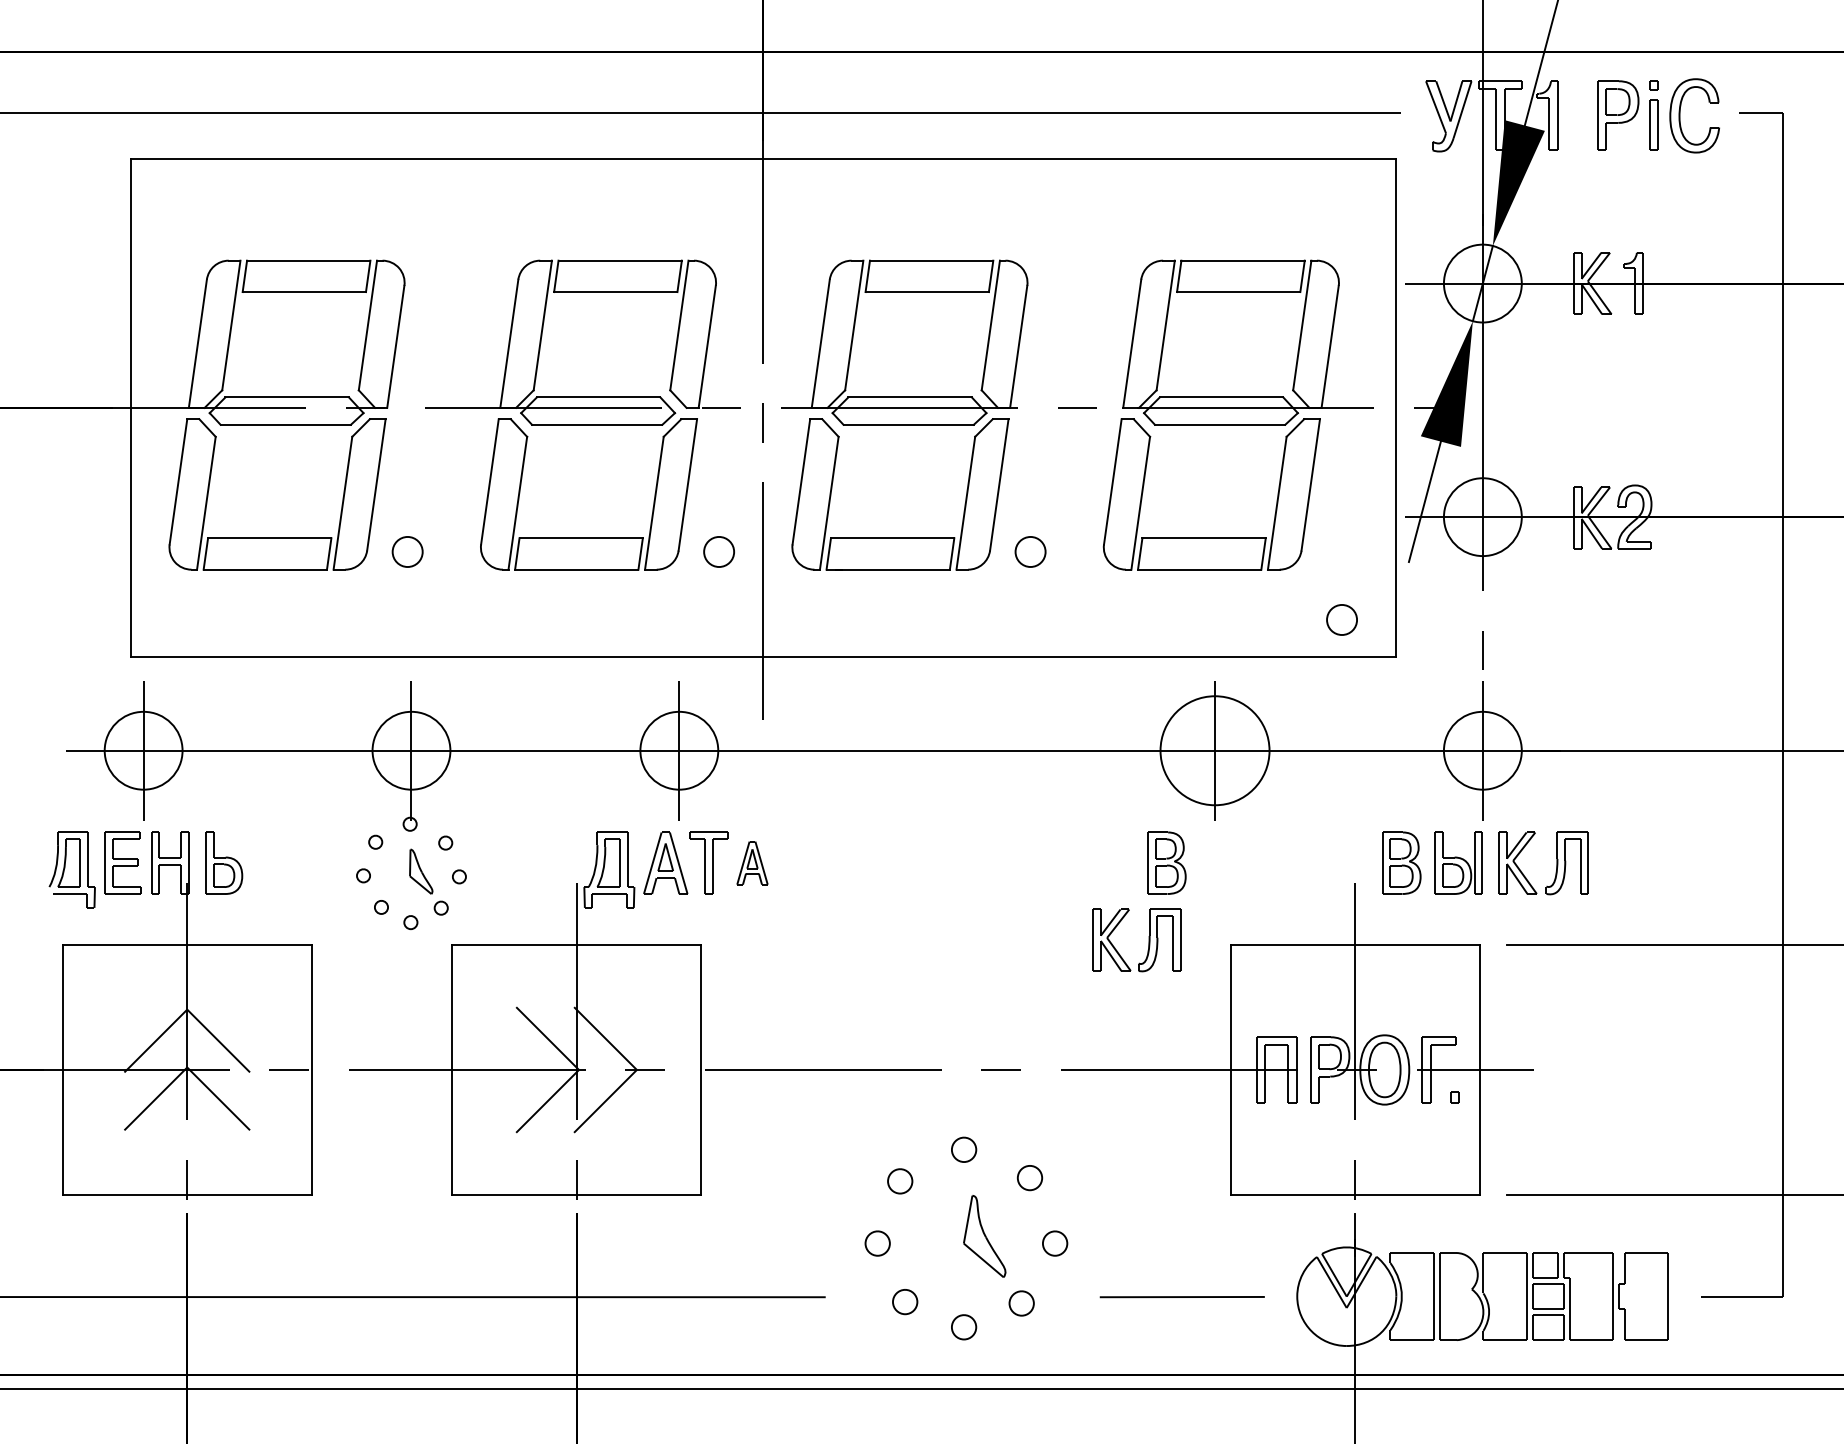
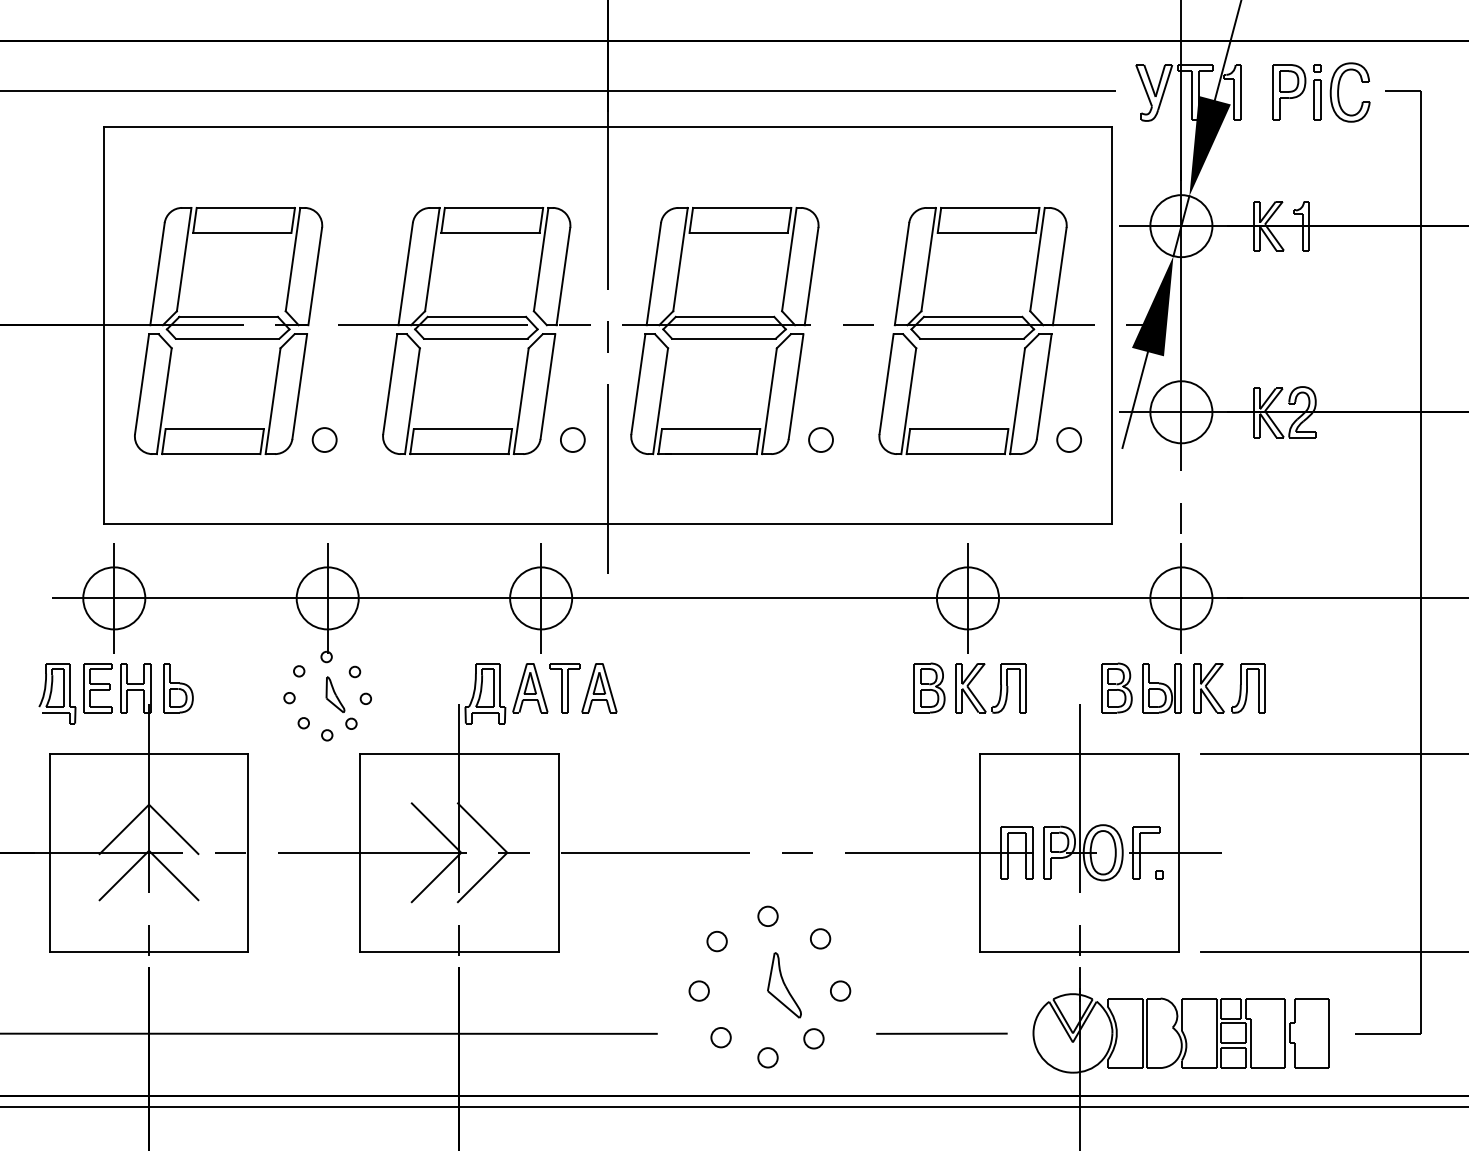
circle: (1341, 619) -> (1068, 439), moved
circle: (1214, 750) -> (967, 598), size x0.71
part: (752, 862) -> (599, 687), size x1.43
part: (1148, 940) -> (1000, 688), moved

